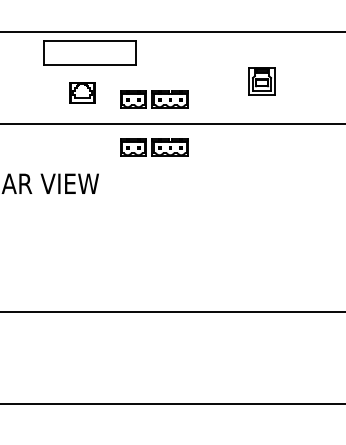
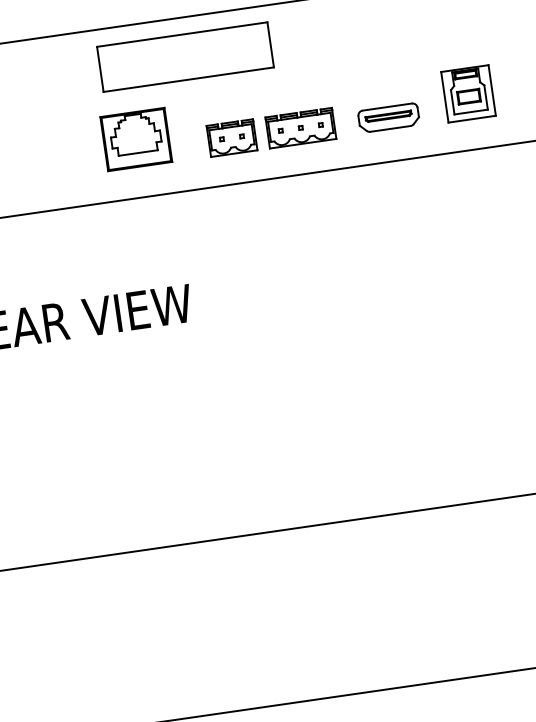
part: (89, 52) -> (185, 55), moved
part: (261, 81) -> (467, 94), moved
part: (82, 92) -> (136, 138), size x1.43
part: (217, 100) -> (387, 117), added
part: (154, 147) -> (284, 220), removed

